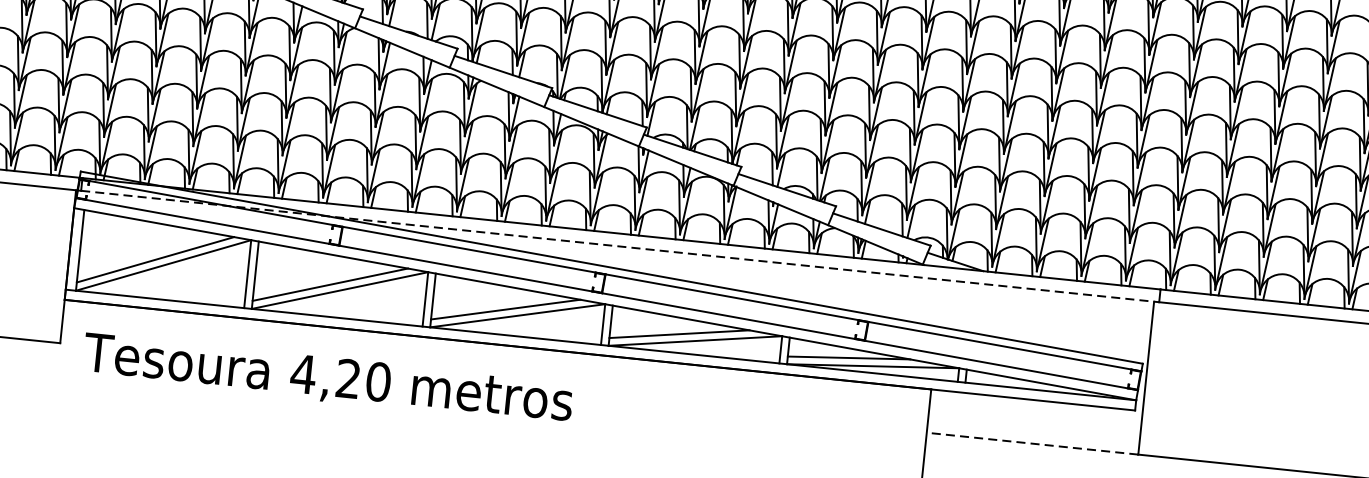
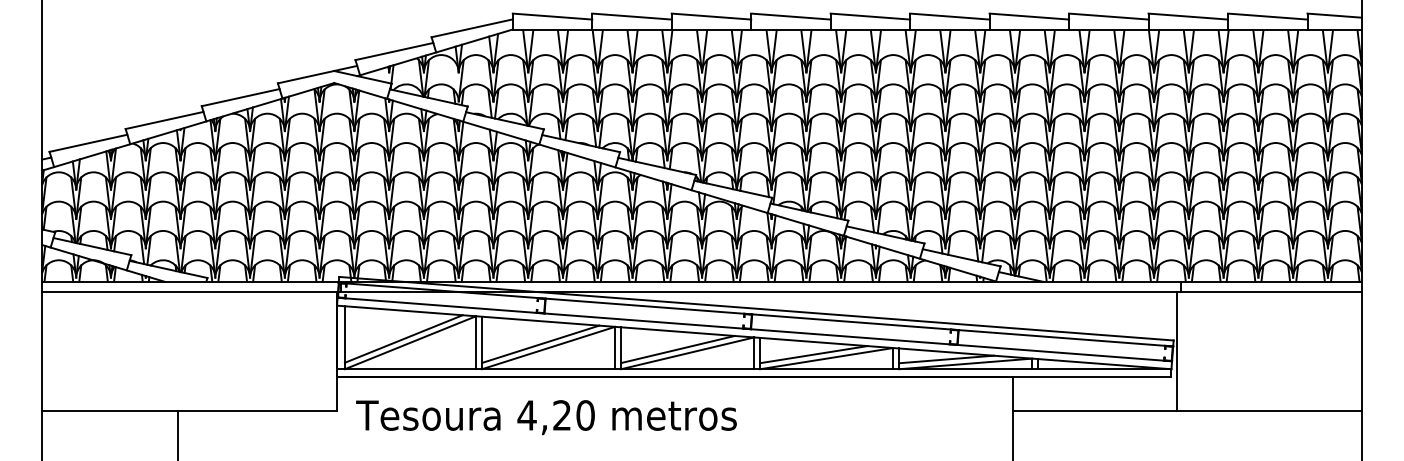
line: (620, 246) -> (761, 291), dashed -> solid
line: (1031, 443) -> (1094, 410), dashed -> solid

